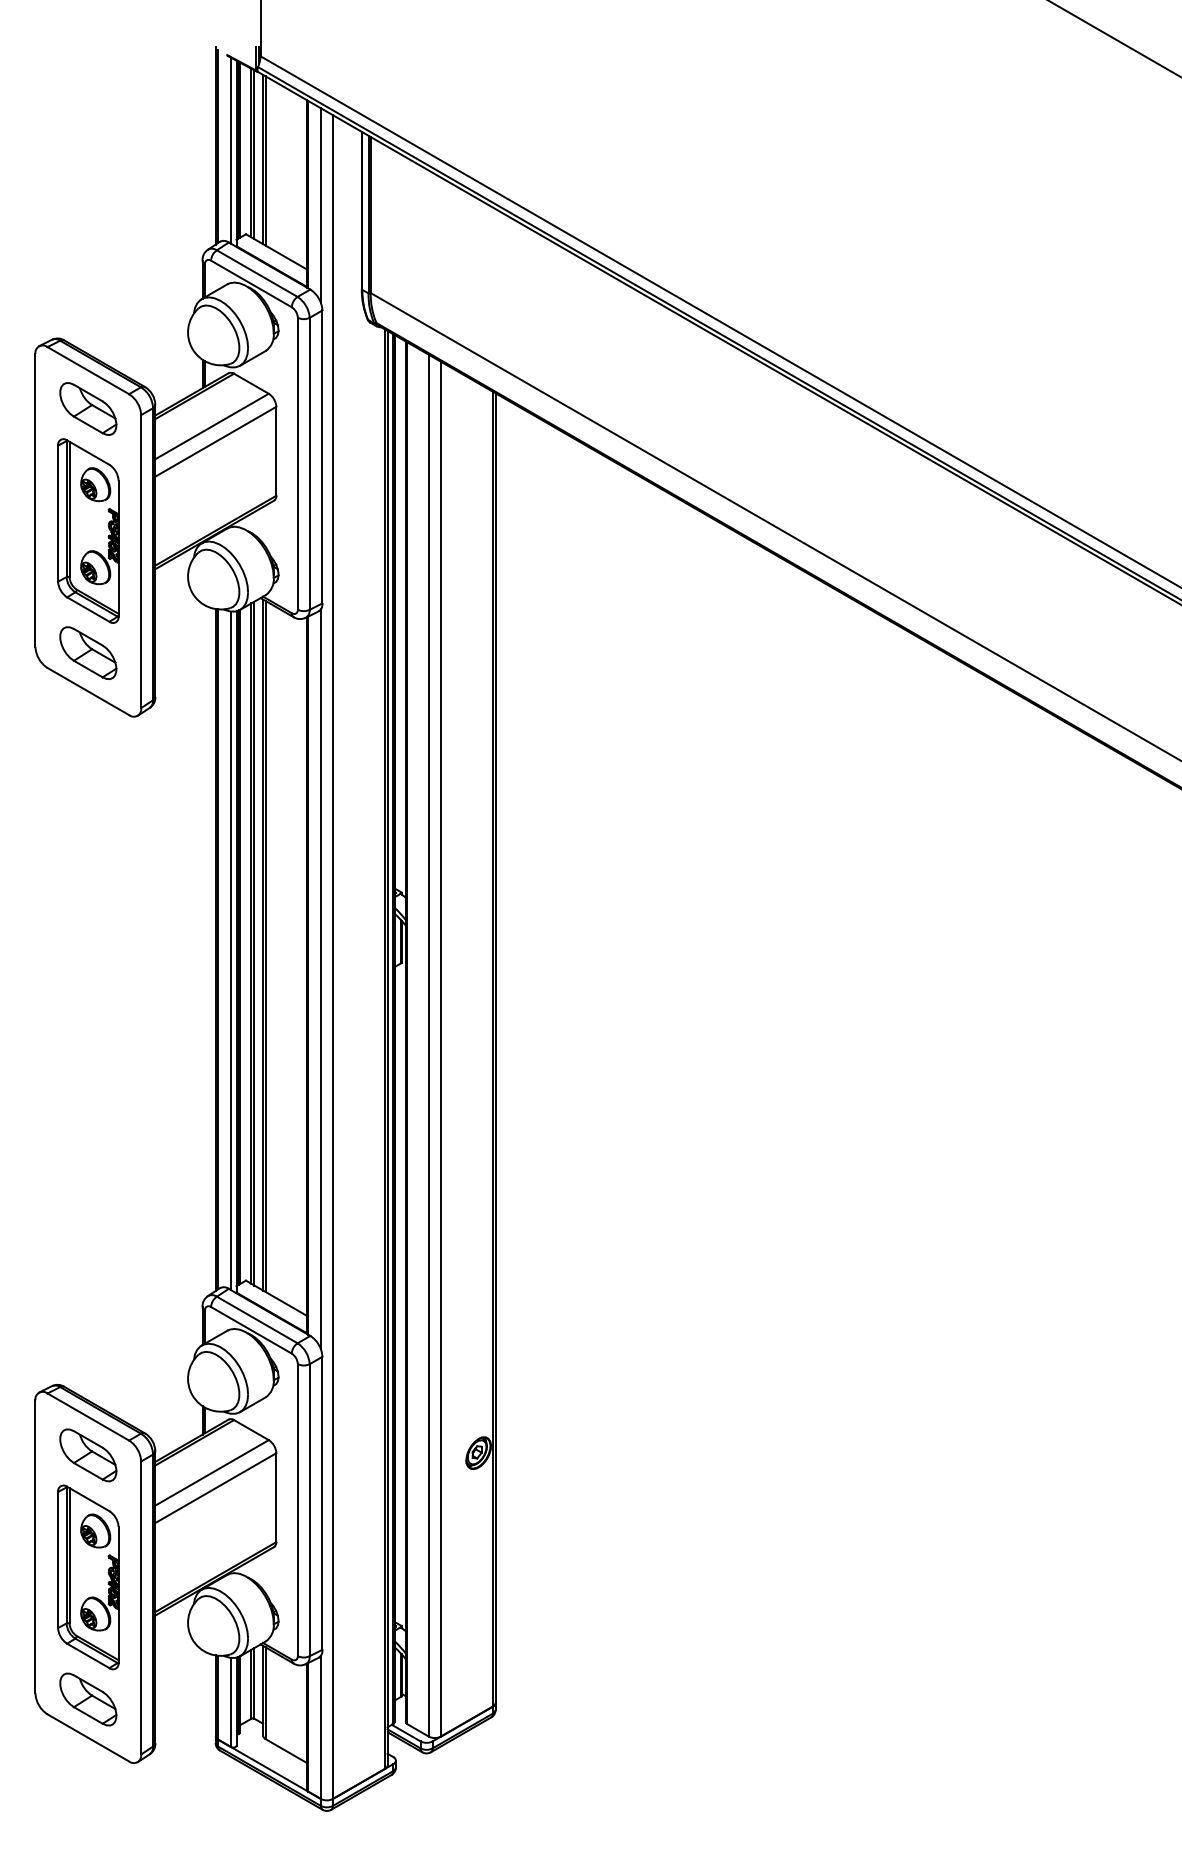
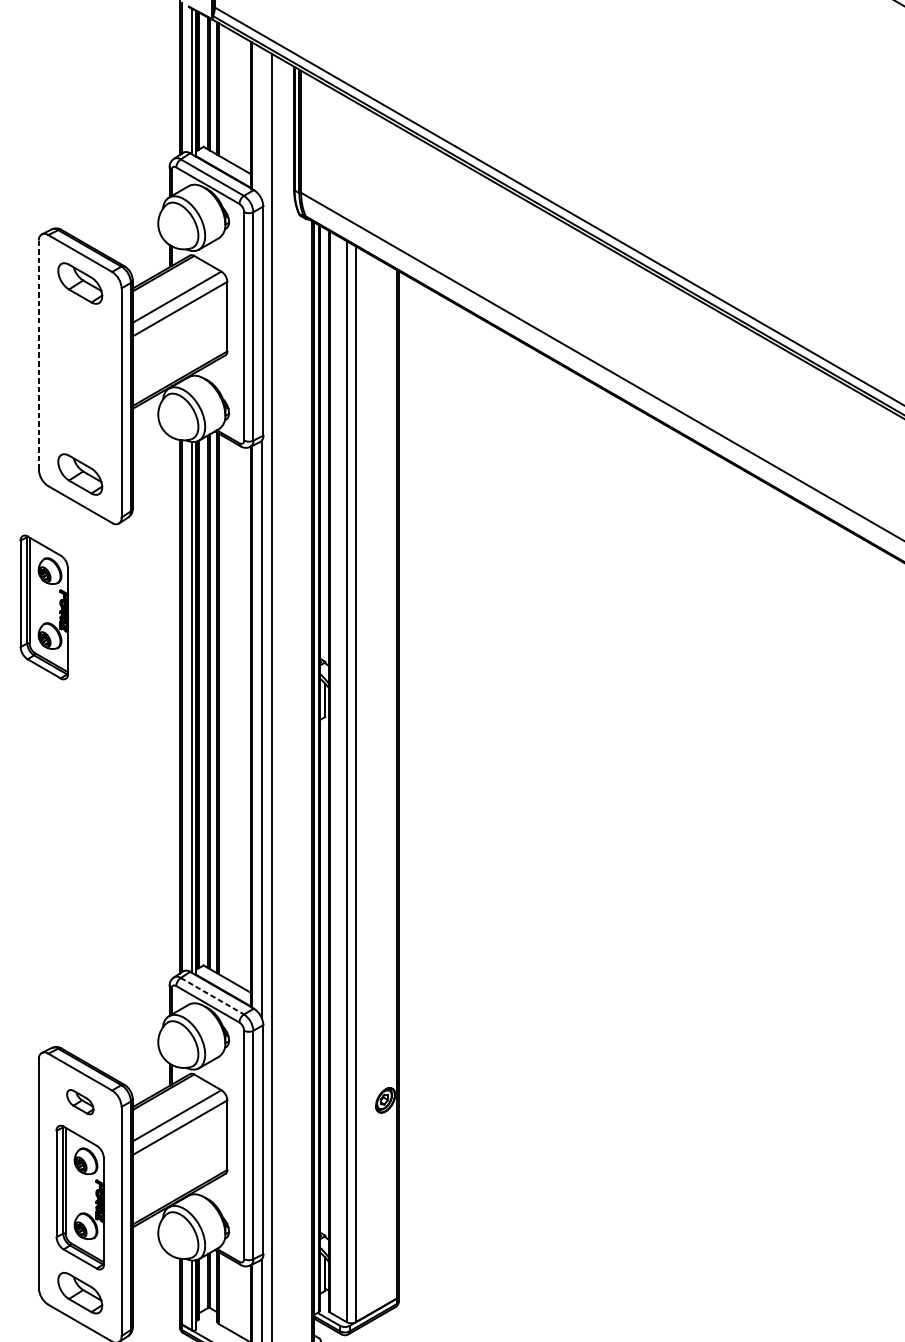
line: (320, 205) -> (261, 124), removed
line: (35, 500) -> (38, 355), solid -> dashed
part: (88, 530) -> (44, 607), moved
line: (257, 1319) -> (212, 995), solid -> dashed
part: (88, 1455) -> (80, 1102), size x0.6

